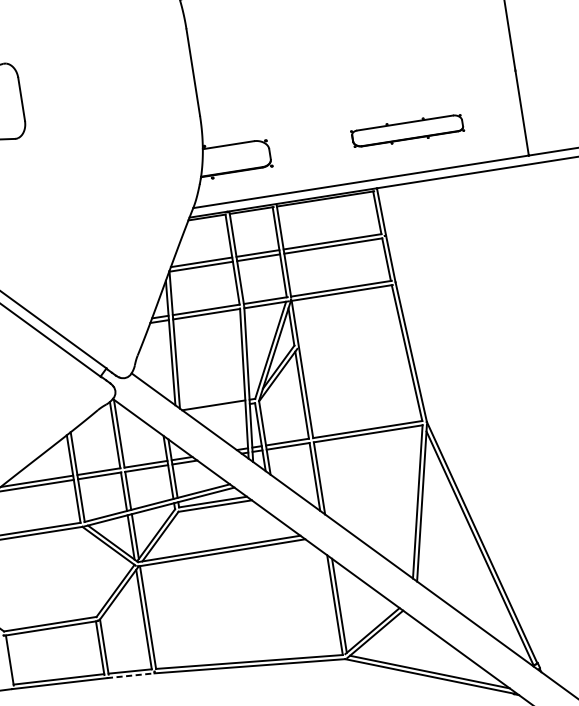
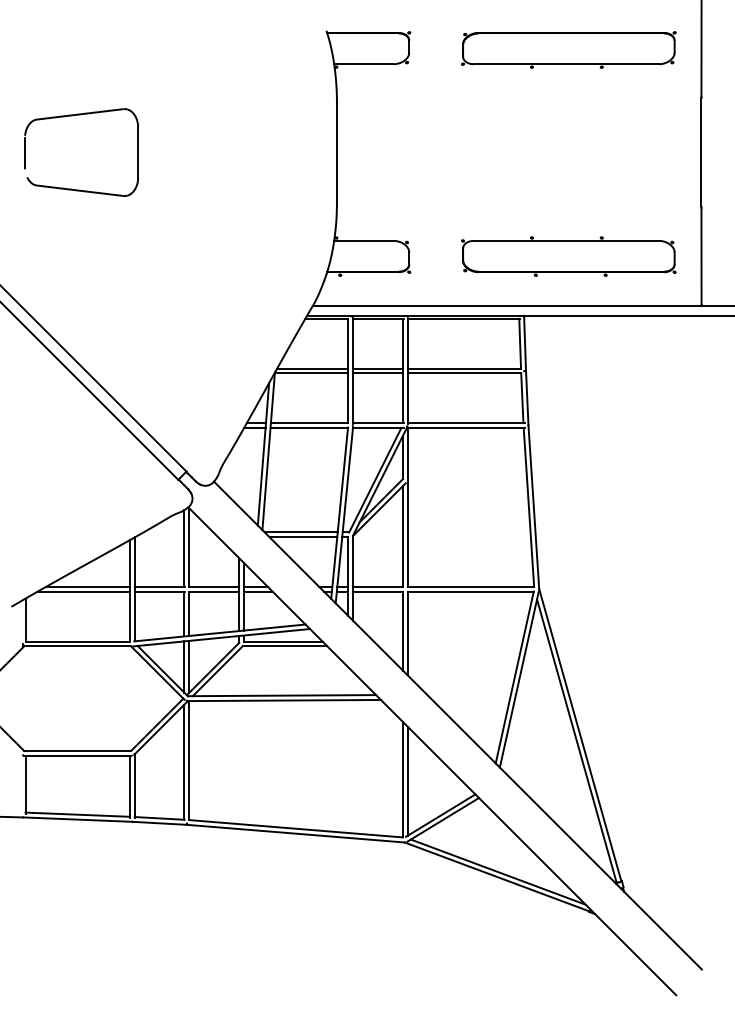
part: (407, 131) -> (568, 256), size x1.67
line: (216, 409) -> (303, 537), added
line: (130, 675) -> (159, 823), dashed -> solid

